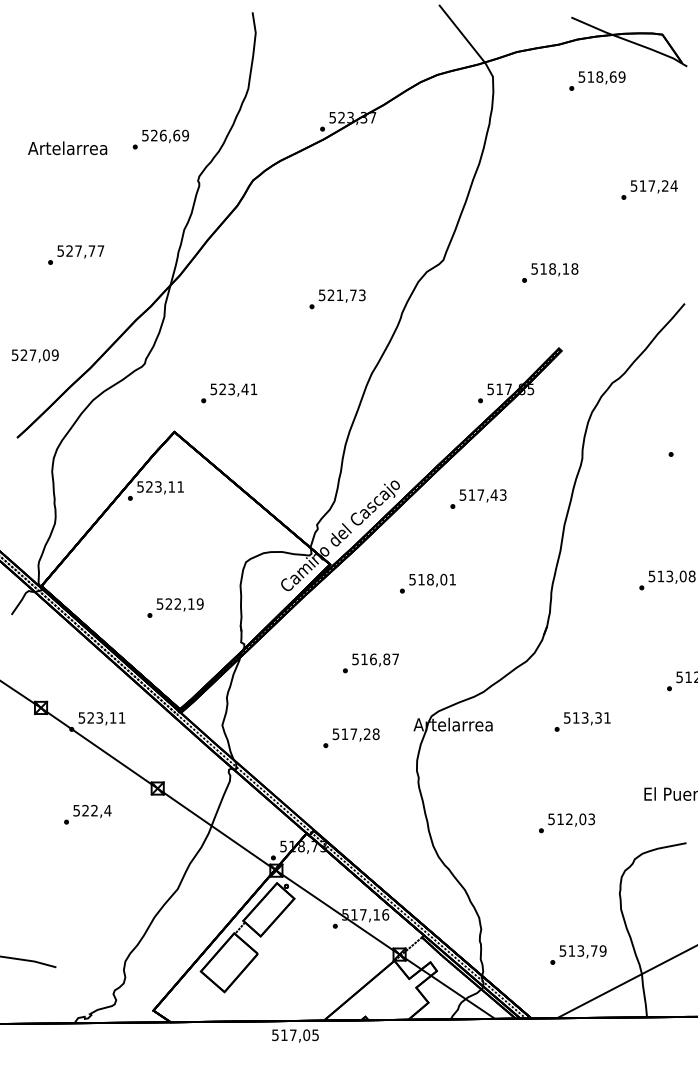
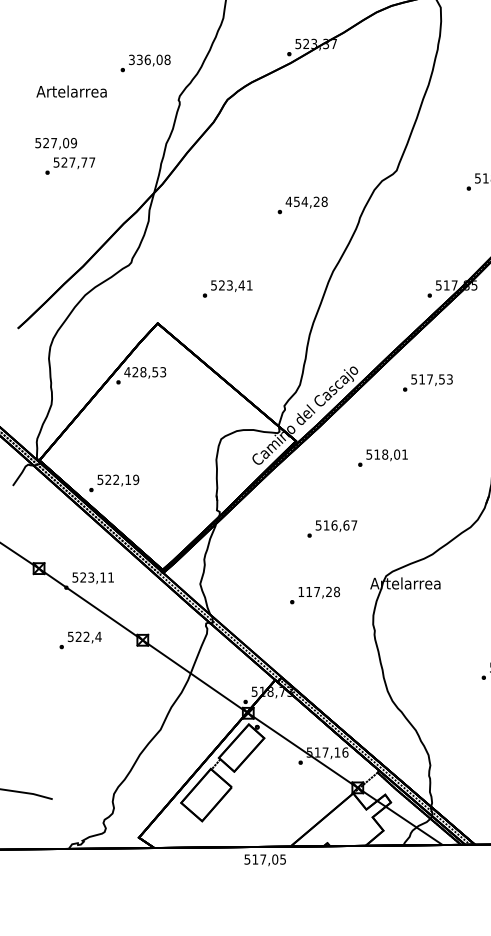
text: (165, 135) -> (149, 59), 526,69 -> 336,08
text: (67, 148) -> (71, 91), moved
text: (341, 295) -> (306, 202), 521,73 -> 454,28
text: (34, 355) -> (55, 143), moved
text: (229, 393) -> (227, 289), moved
text: (159, 486) -> (144, 371), 523,11 -> 428,53
text: (493, 494) -> (441, 378), 517,43 -> 517,53
text: (175, 607) -> (114, 482), moved
text: (386, 658) -> (346, 524), 516,87 -> 516,67
text: (335, 734) -> (300, 592), 517,28 -> 117,28
text: (87, 814) -> (80, 640), moved

